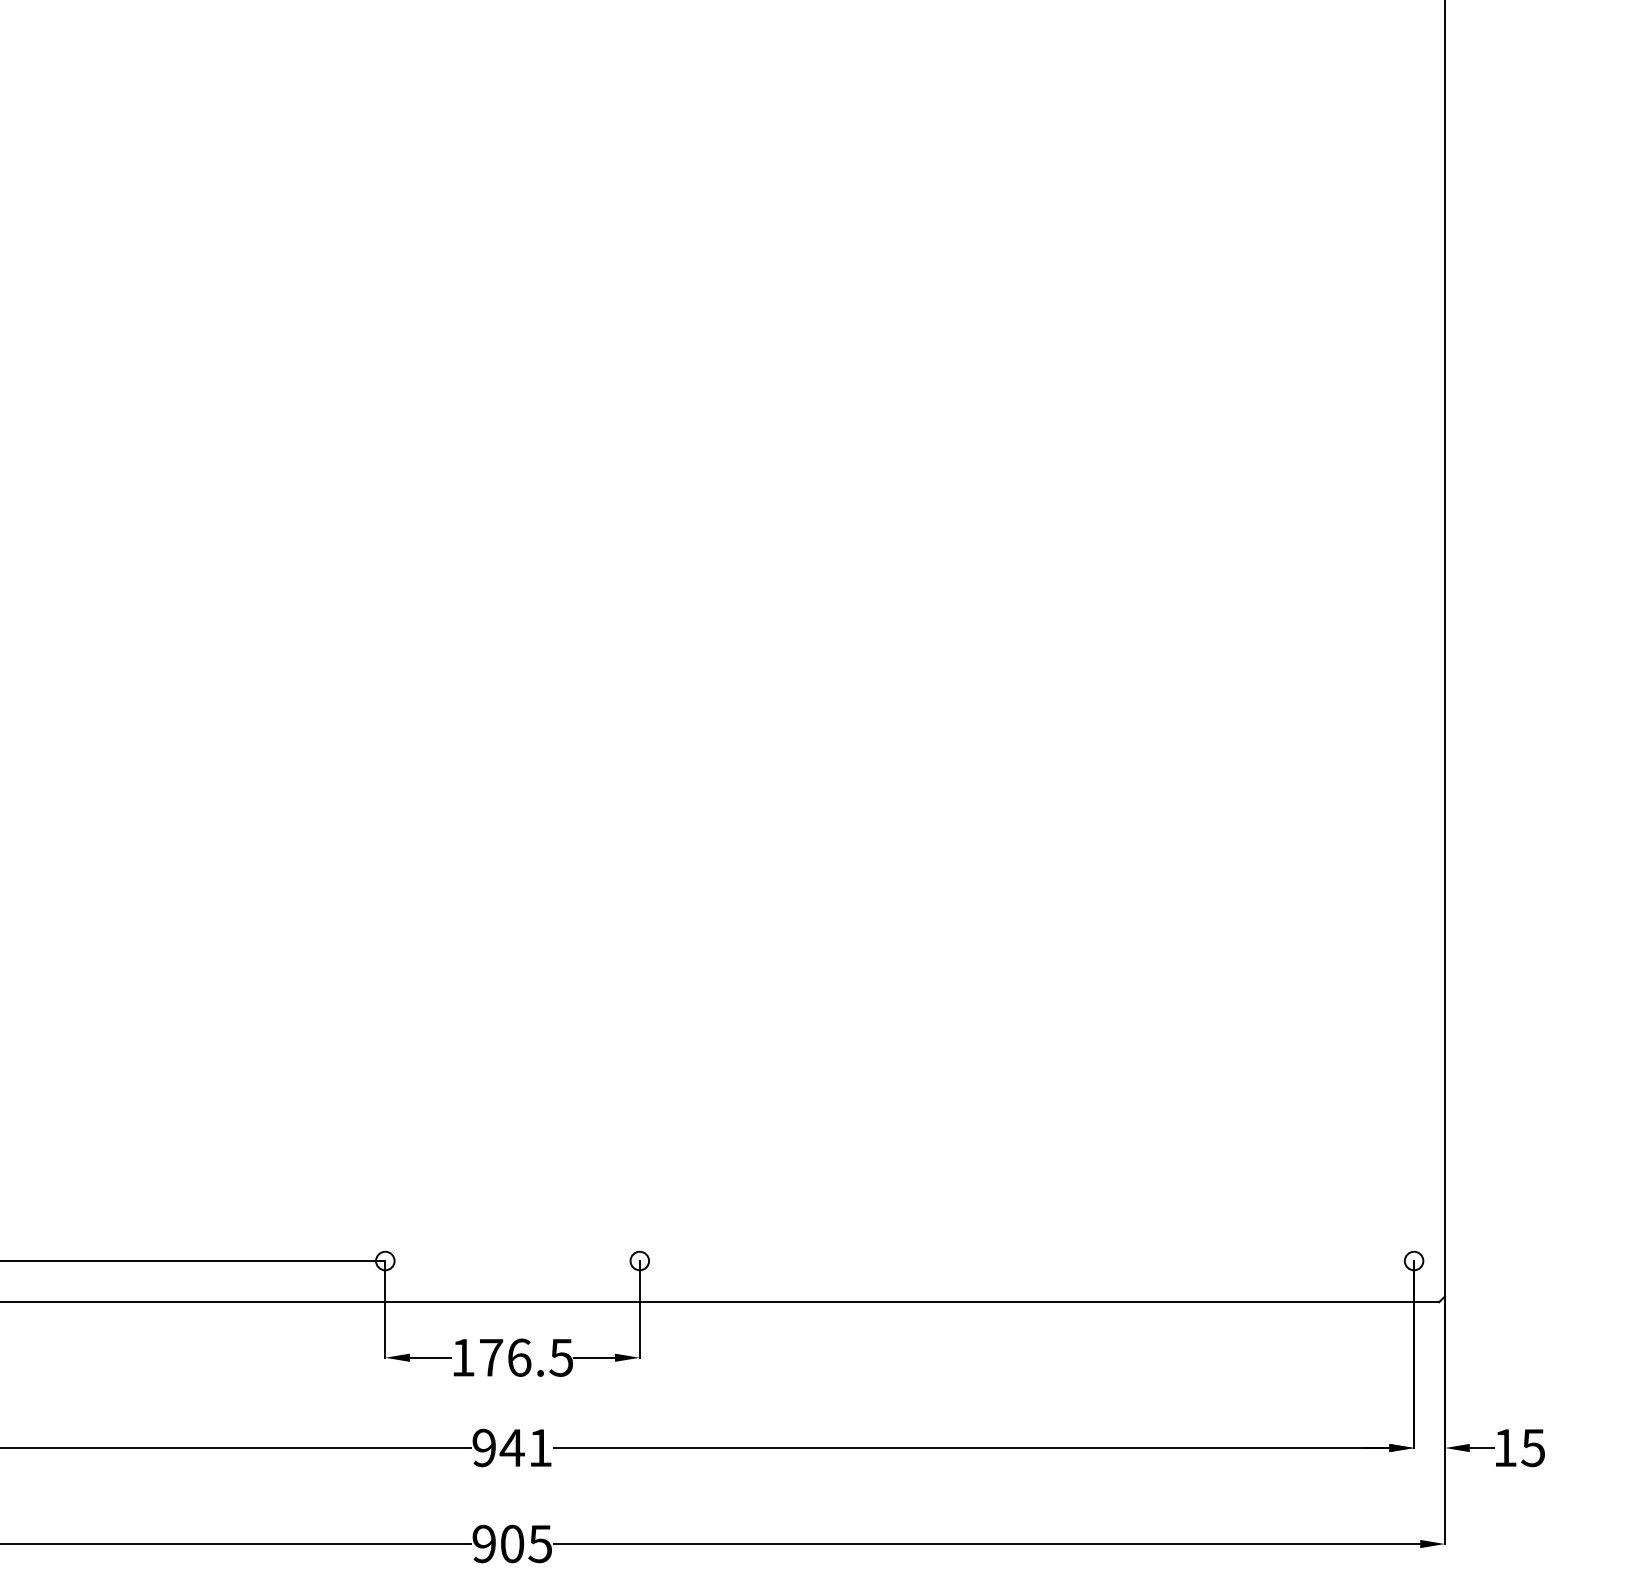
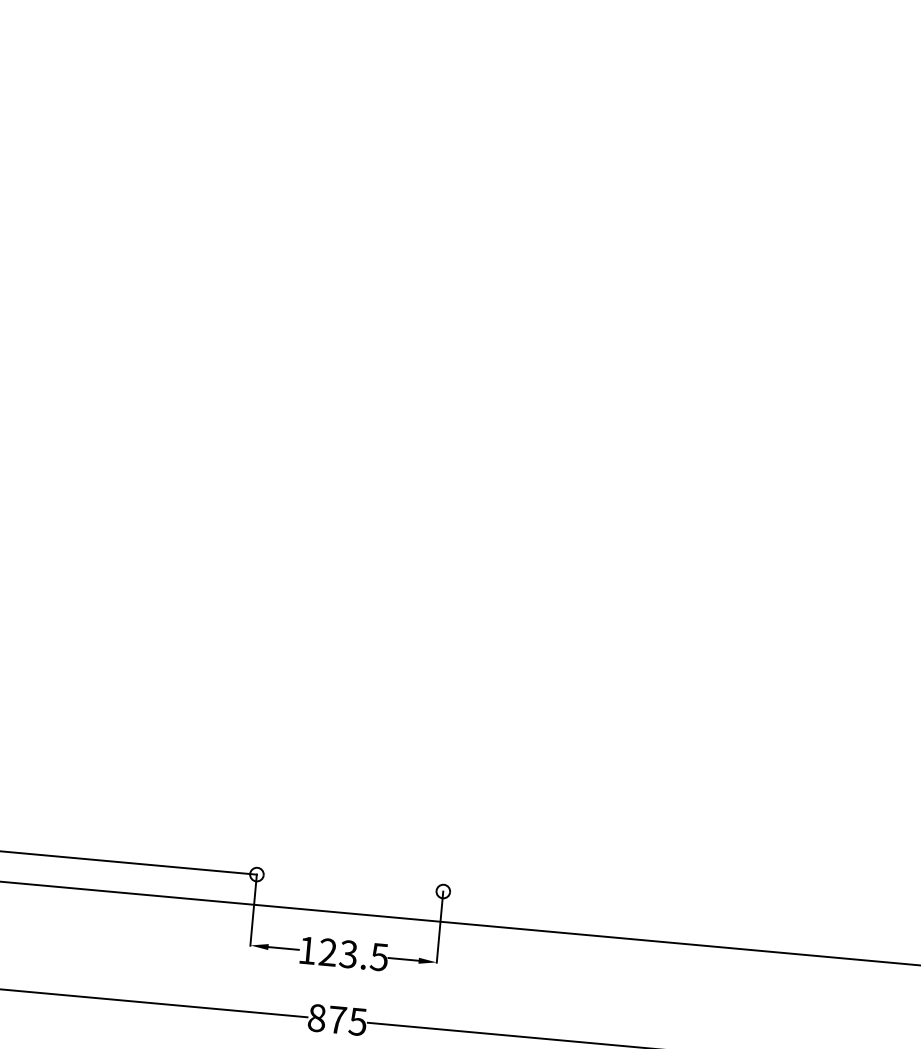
text: (505, 1357) -> (338, 953), 176.5 -> 123.5
text: (511, 1447) -> (336, 1019), 941 -> 875

